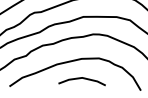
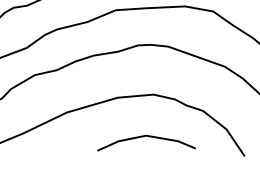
line: (79, 79) -> (140, 139), moved

